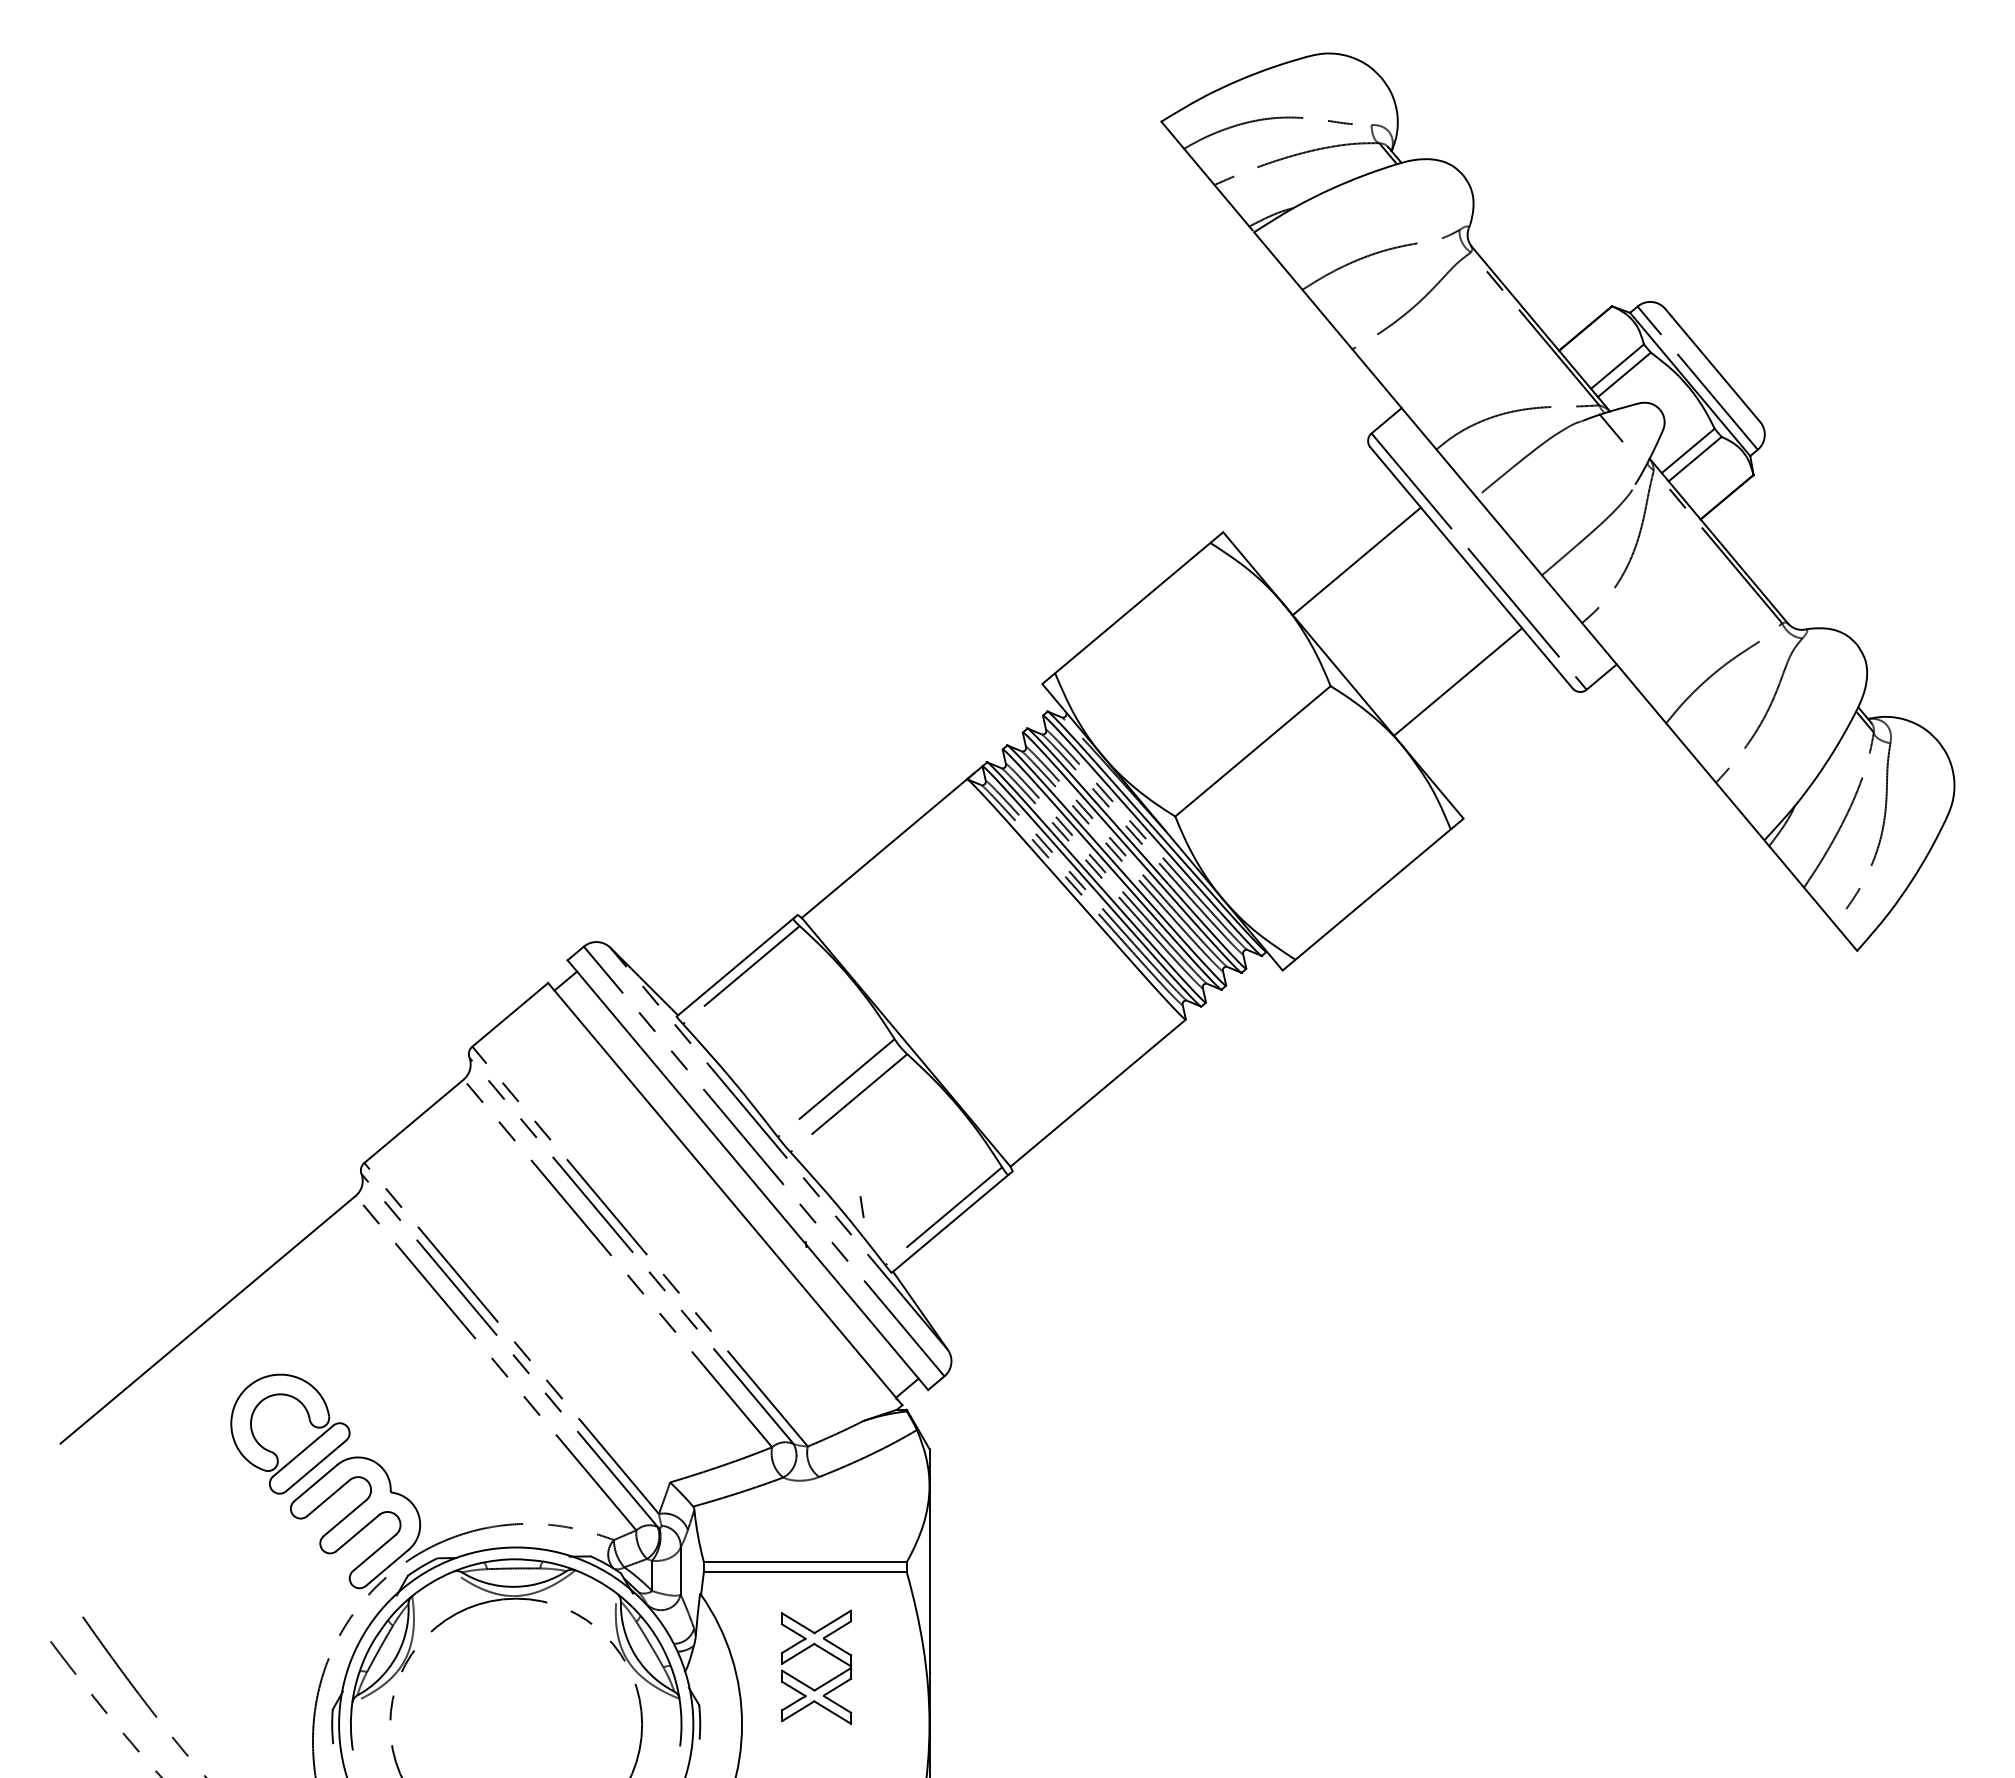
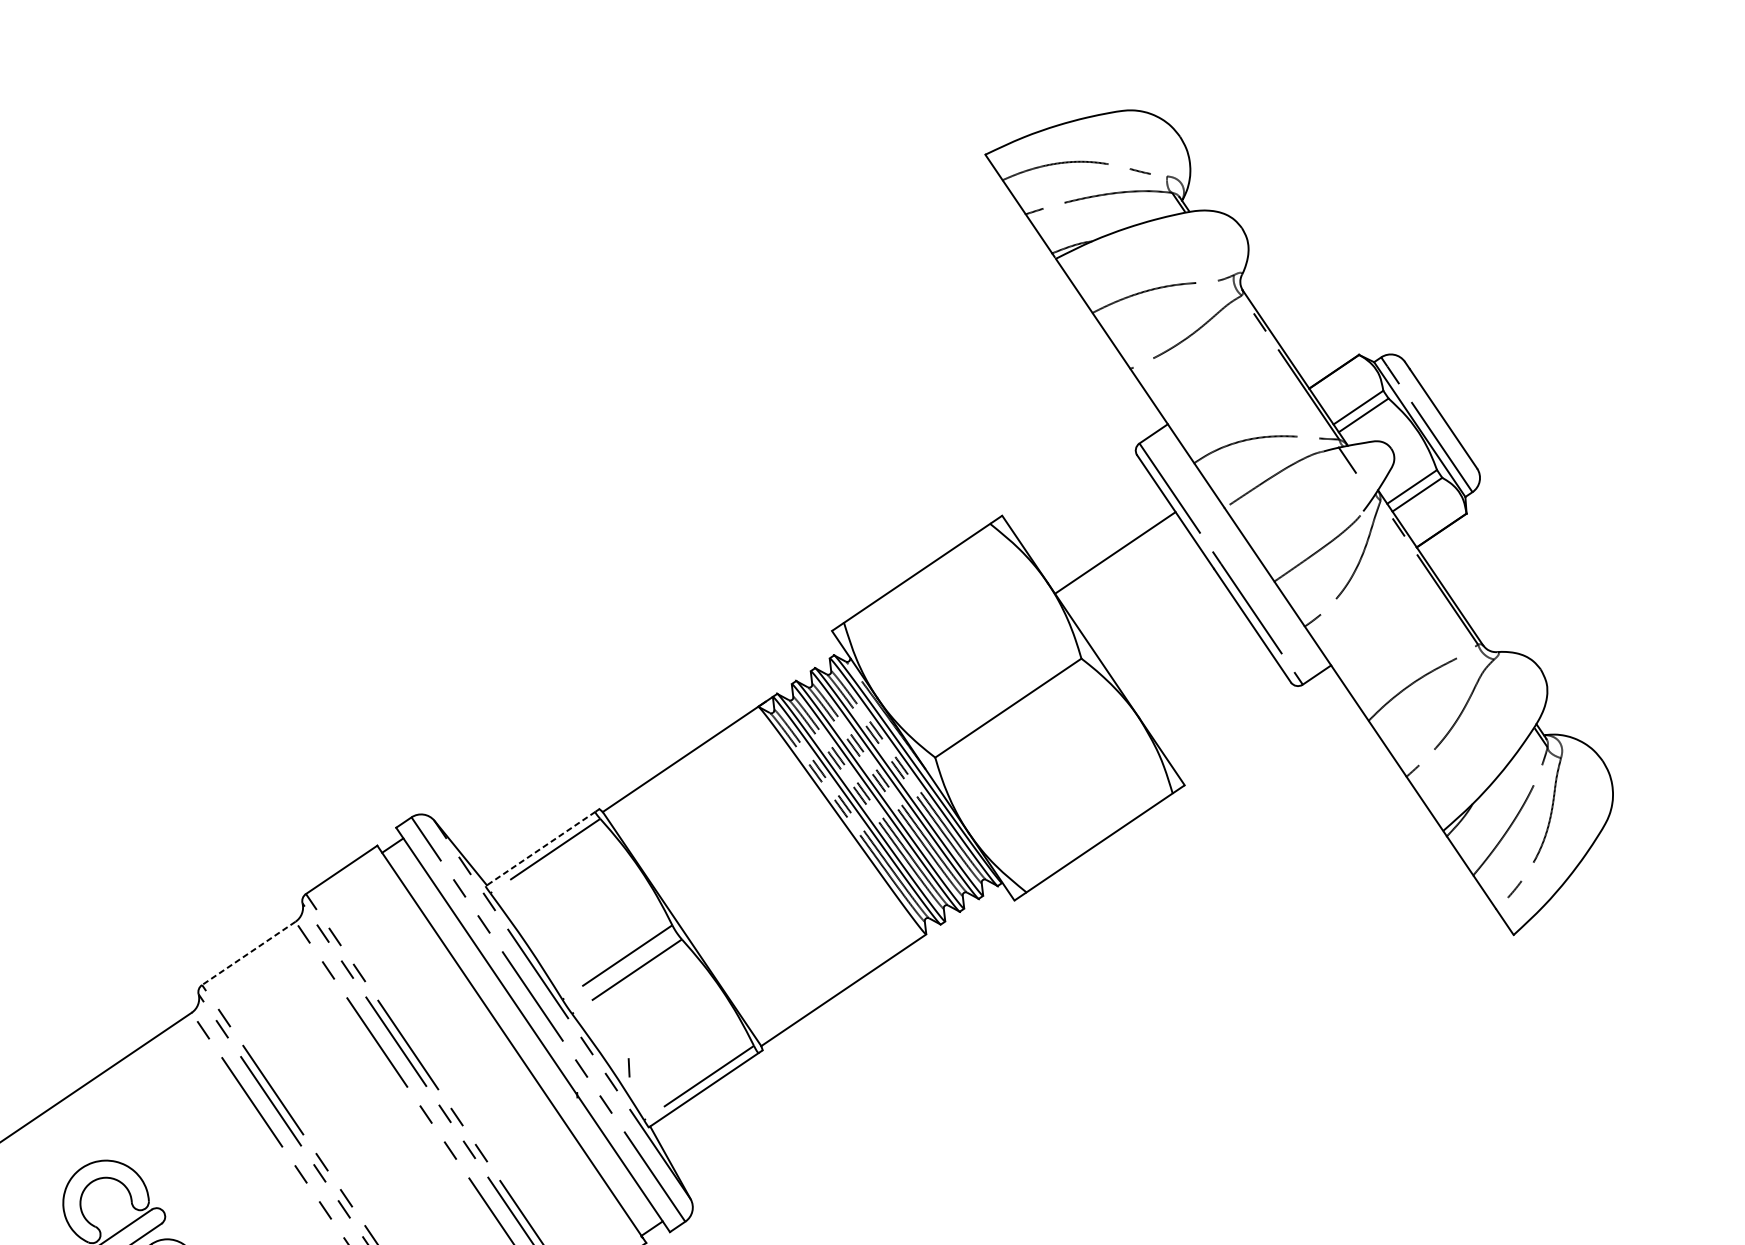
line: (1458, 681) -> (1192, 666), removed
line: (734, 967) -> (540, 848), solid -> dashed
line: (414, 1121) -> (249, 953), solid -> dashed

